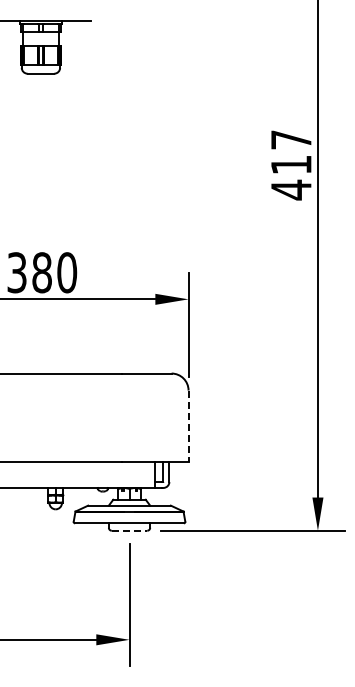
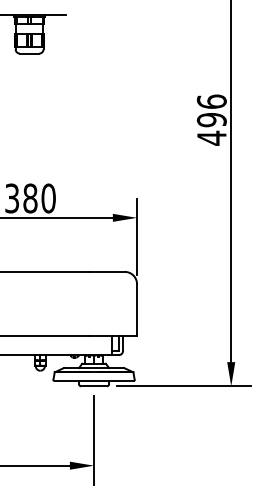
text: (290, 151) -> (211, 110), 417 -> 496
line: (188, 426) -> (137, 310), dashed -> solid
line: (129, 530) -> (94, 386), dashed -> solid

